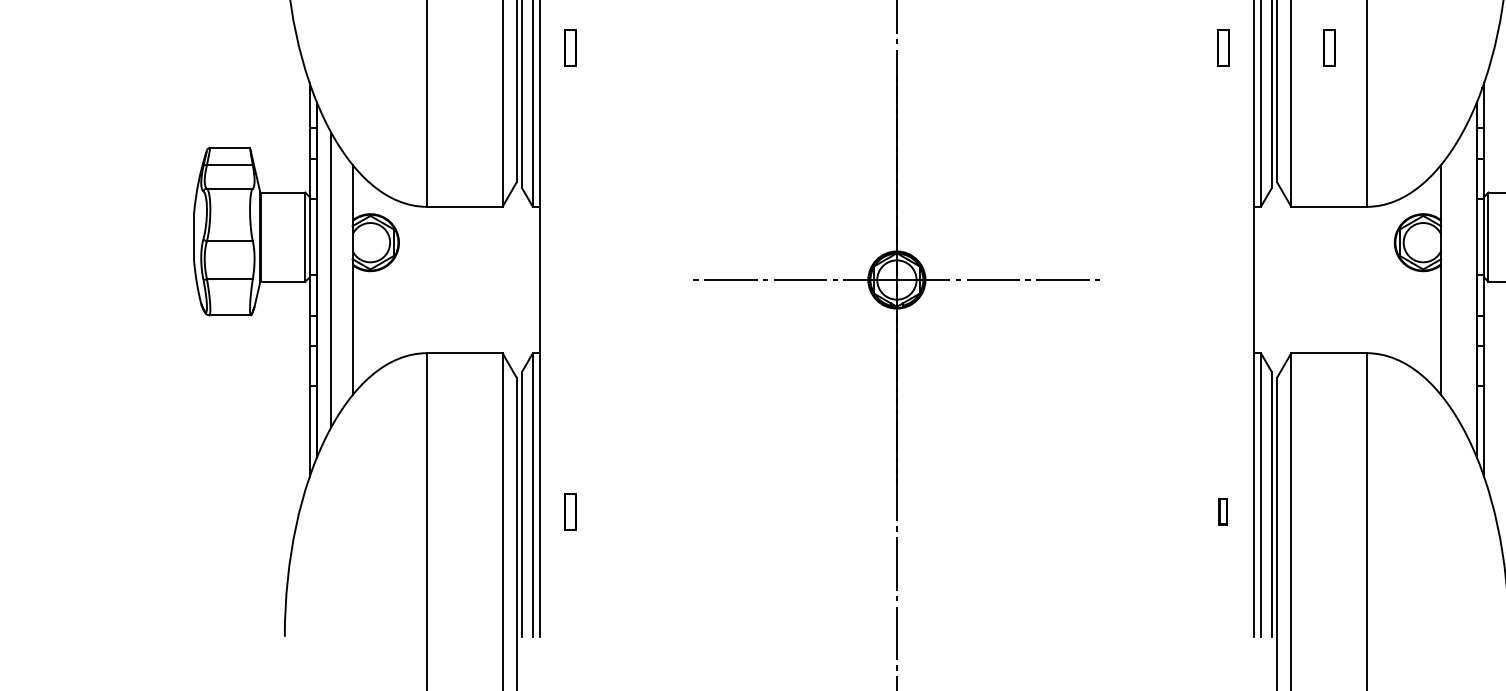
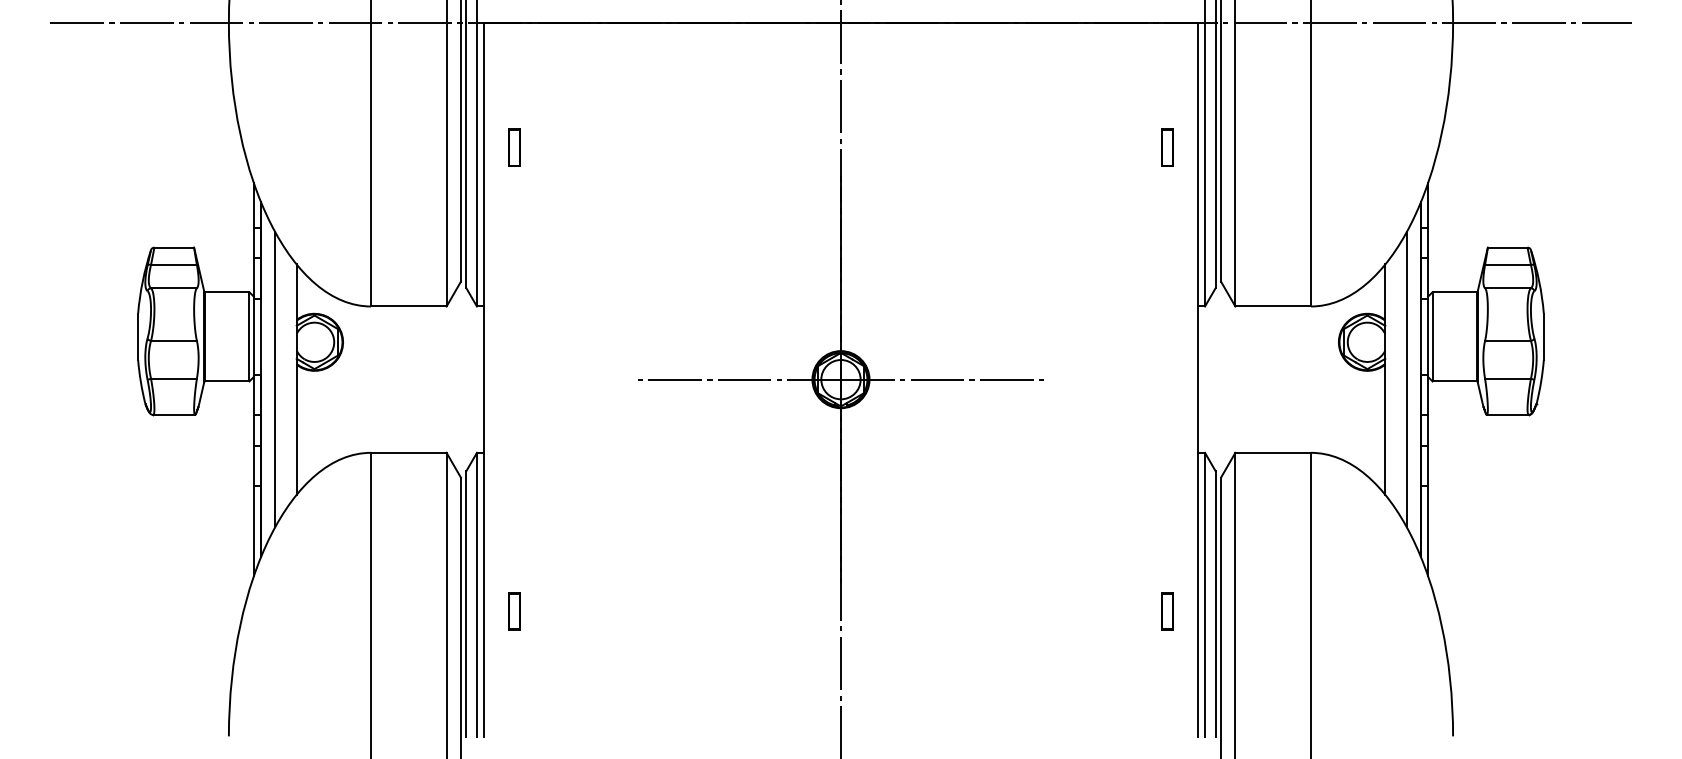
part: (1329, 47) -> (1273, 147), removed
line: (1462, 279) -> (1406, 379), added
part: (1223, 511) -> (1167, 611), size x1.43

